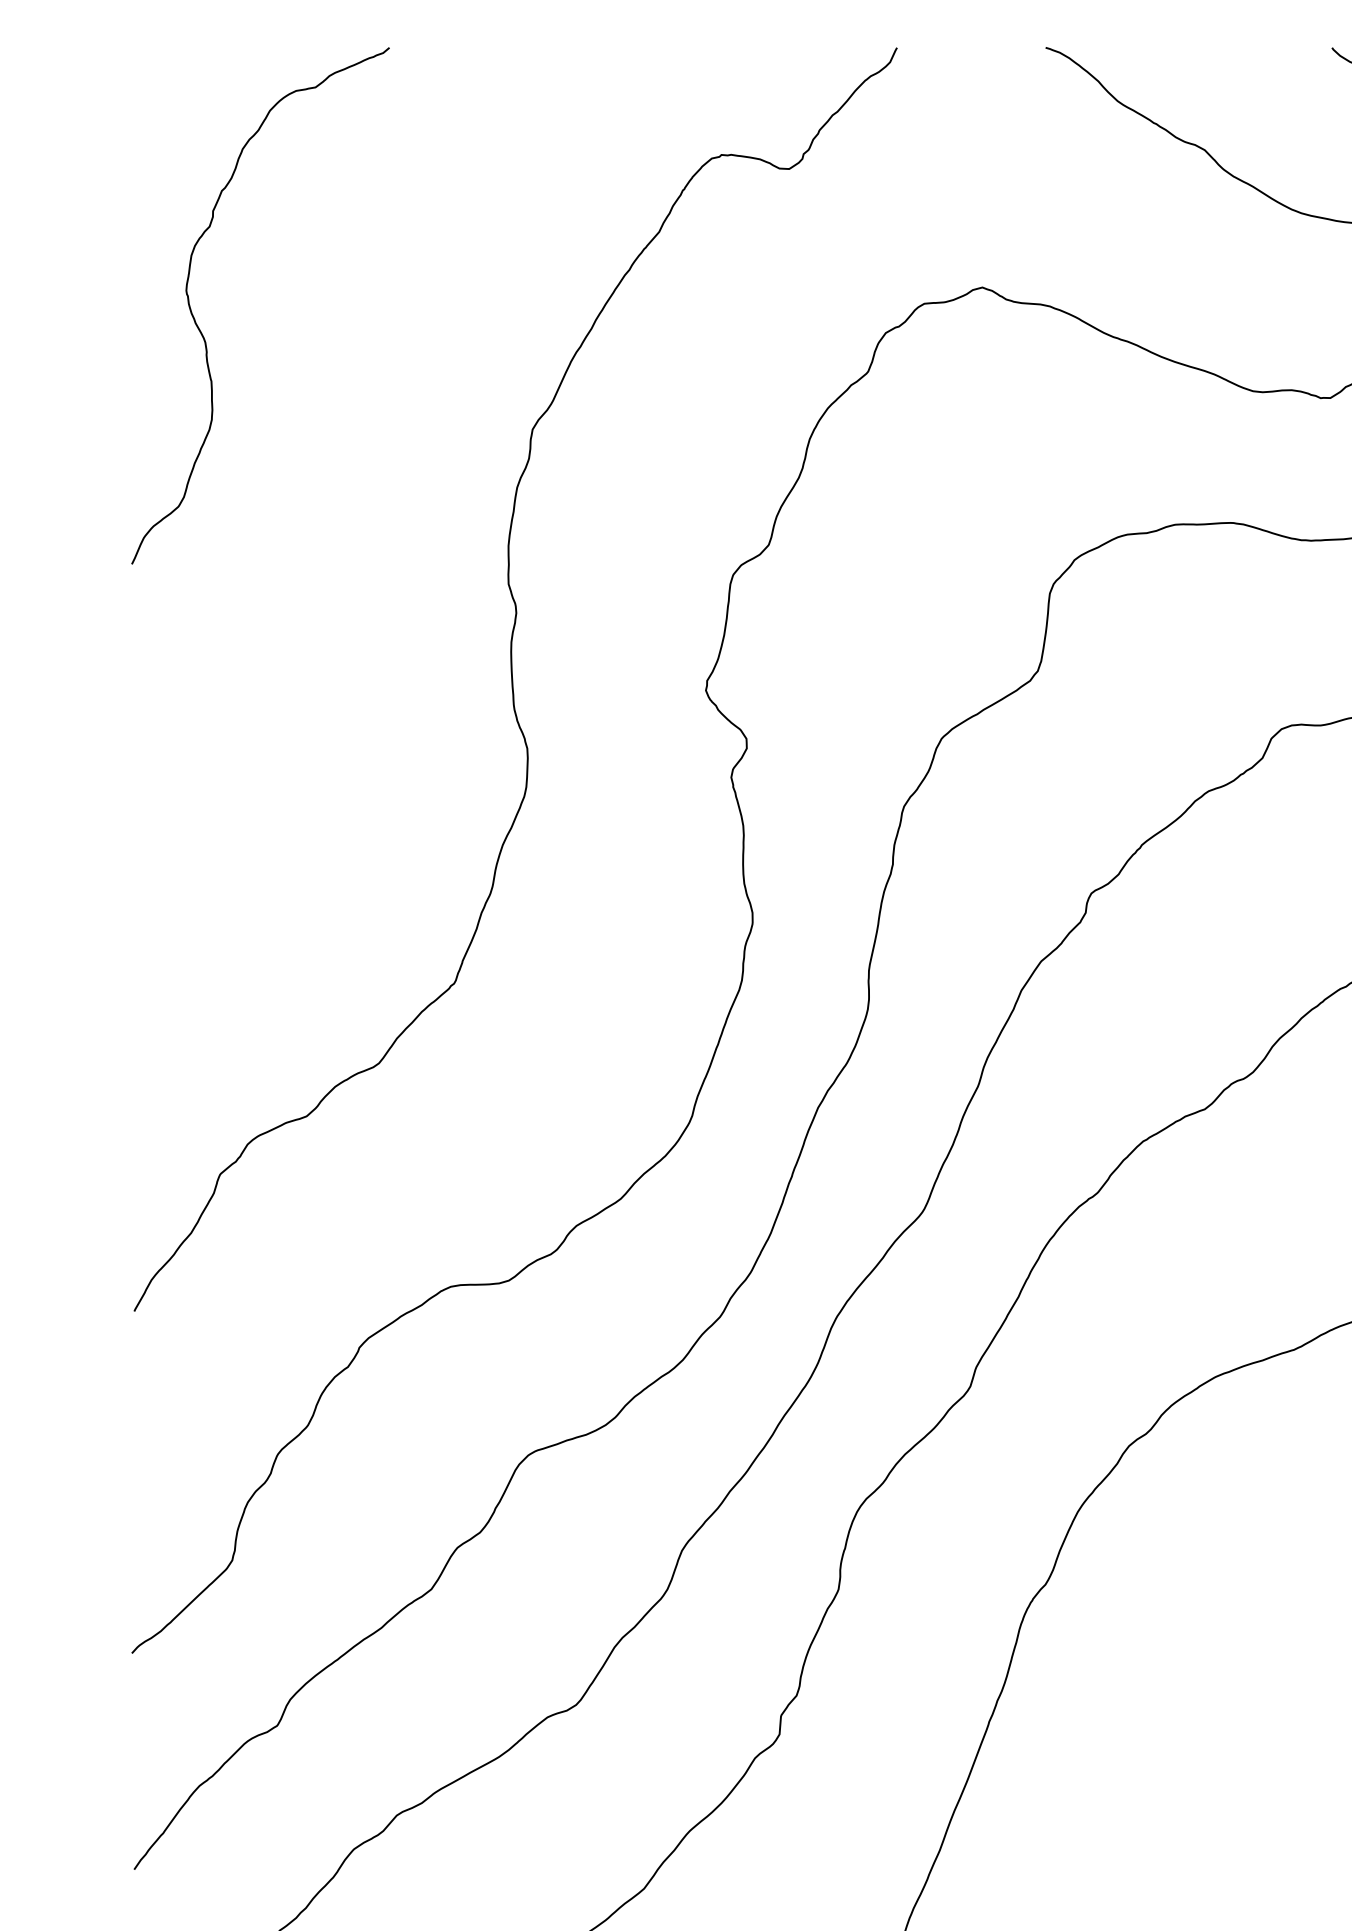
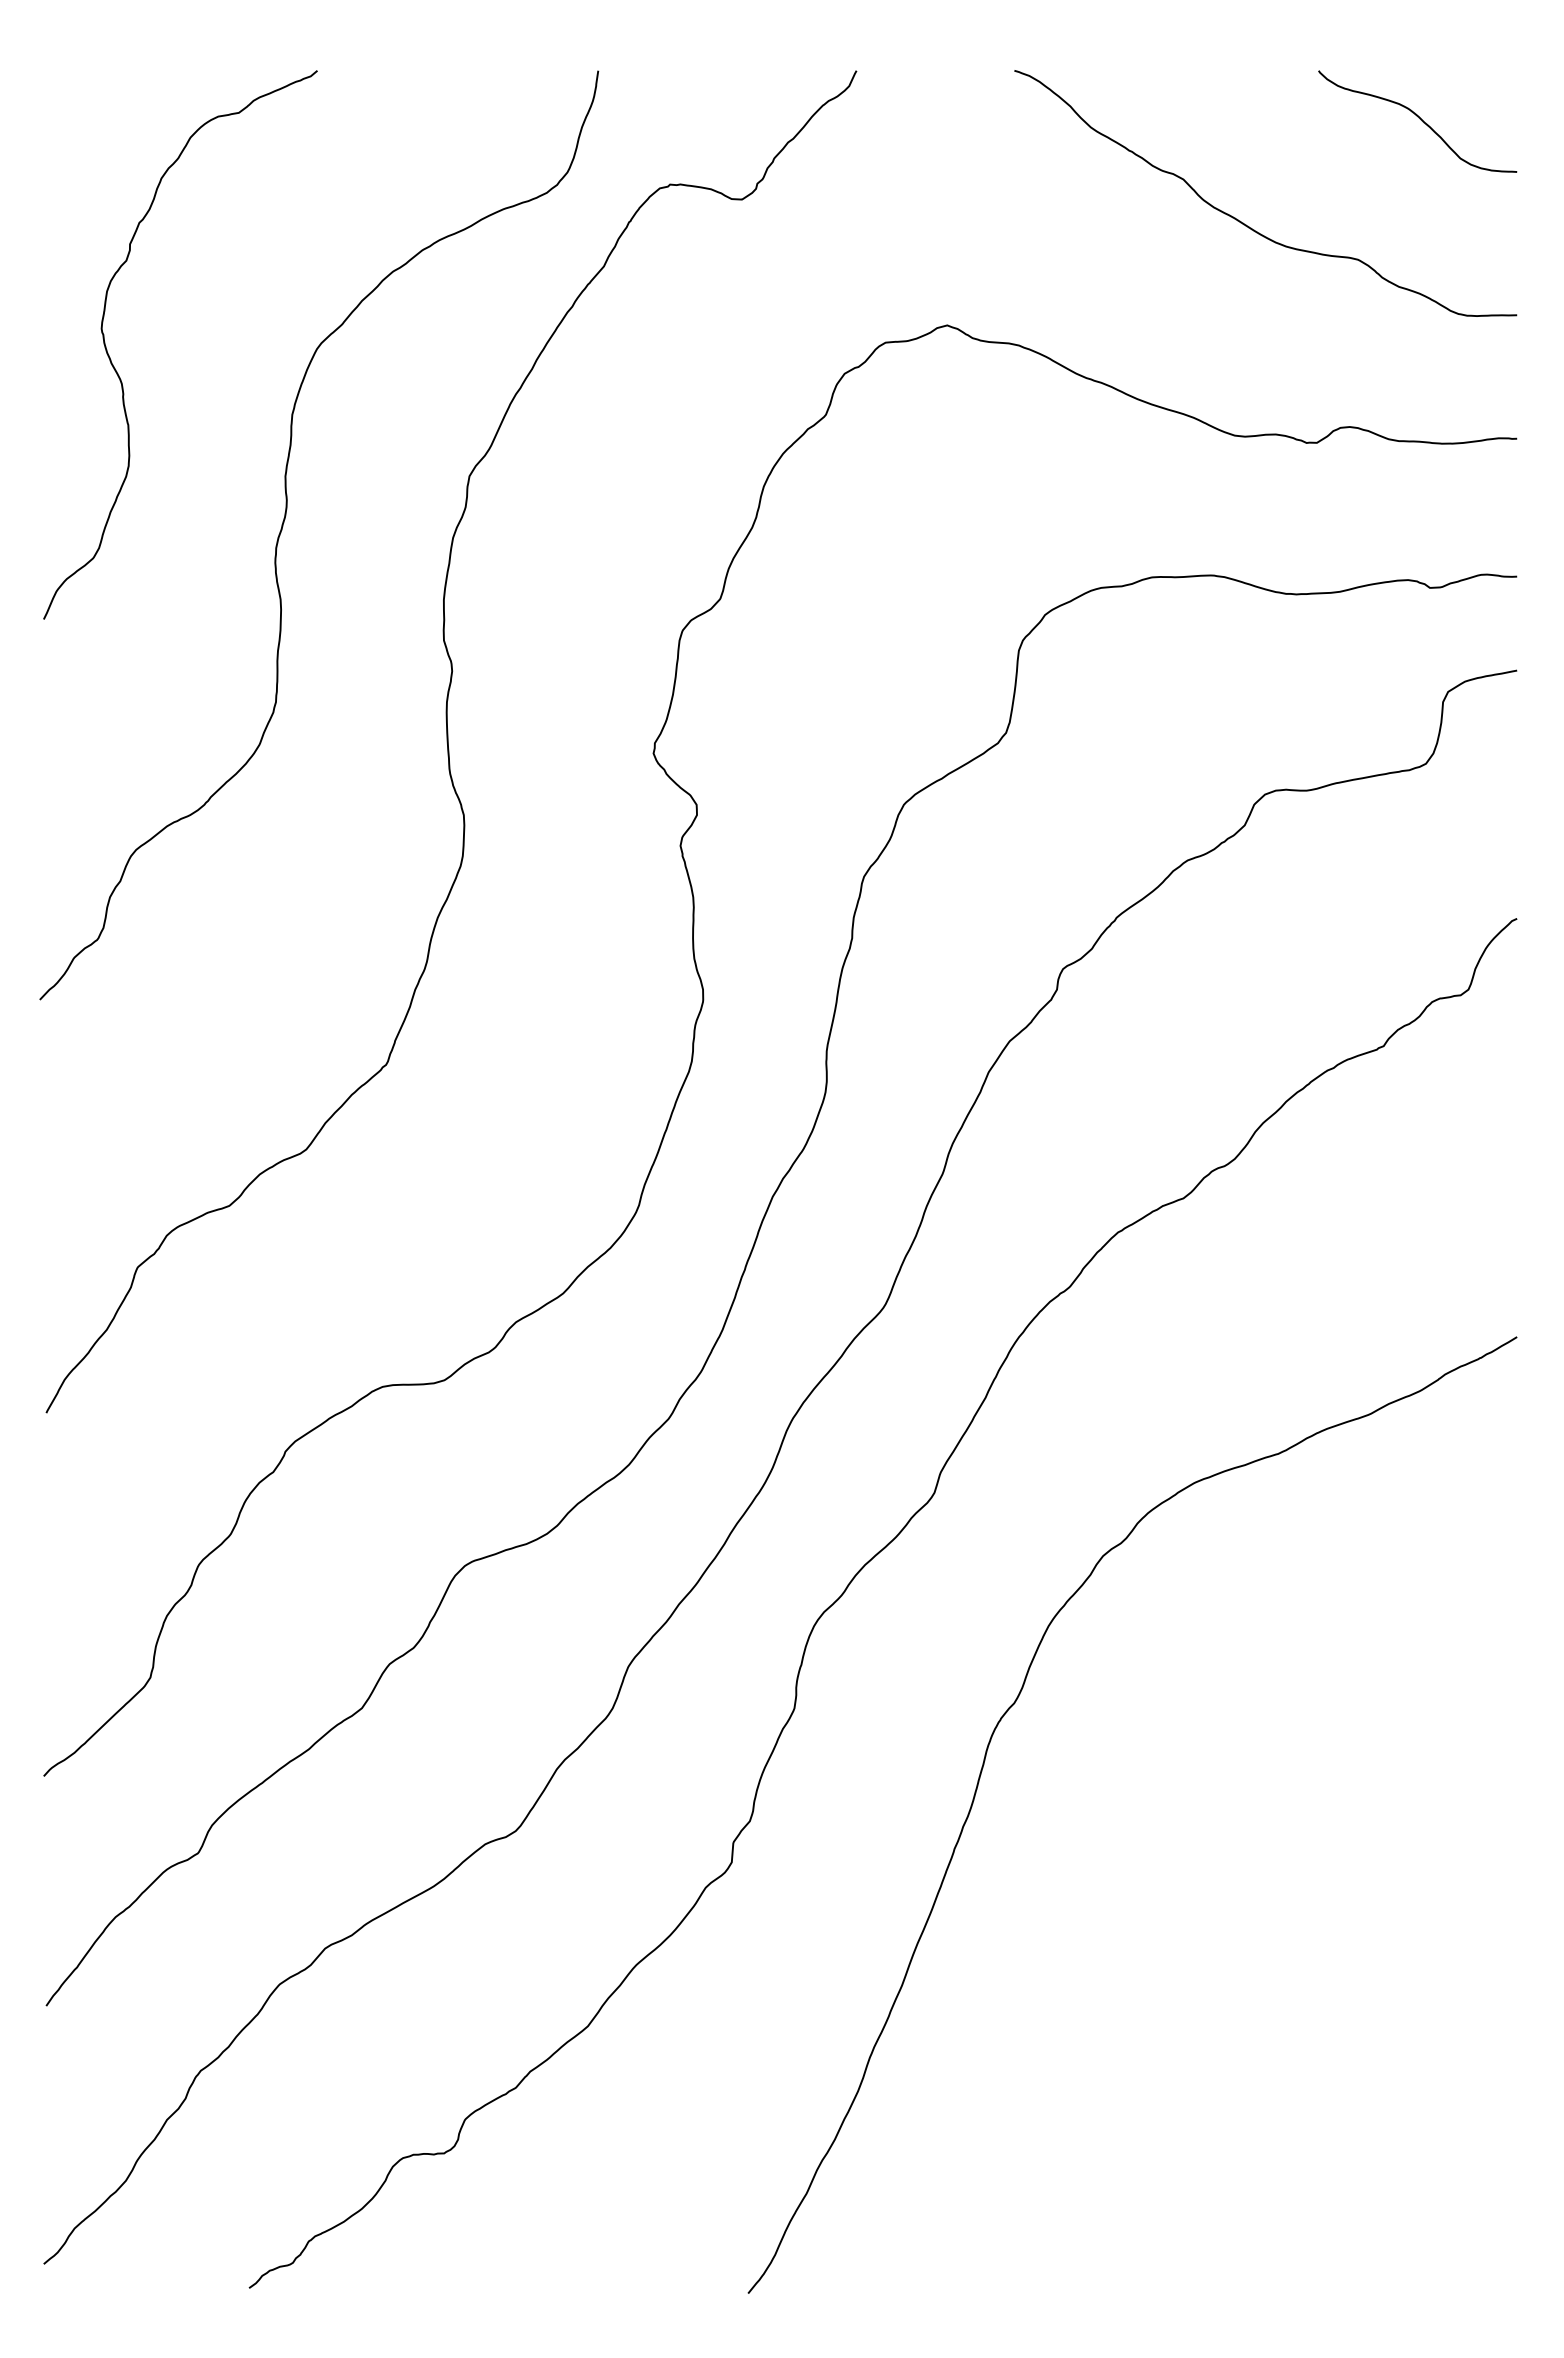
curve: (357, 476) -> (283, 526), added

